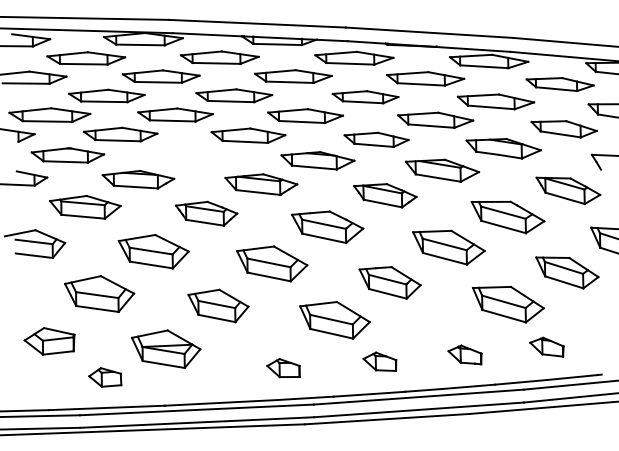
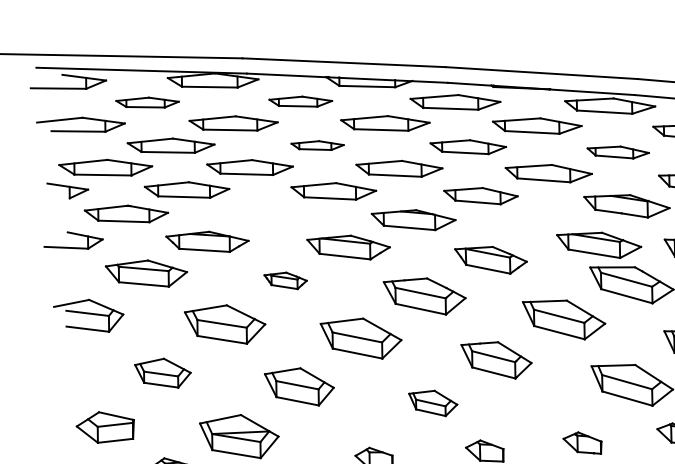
part: (219, 57) -> (300, 101), size x0.7
part: (86, 58) -> (147, 102), size x0.7
part: (234, 95) -> (317, 145), size x0.6
part: (496, 101) -> (618, 152), size x0.7
part: (442, 170) -> (599, 245), moved
part: (206, 213) -> (285, 280), size x0.6
part: (99, 293) -> (162, 372), size x0.7
part: (334, 320) -> (432, 403), size x0.6

